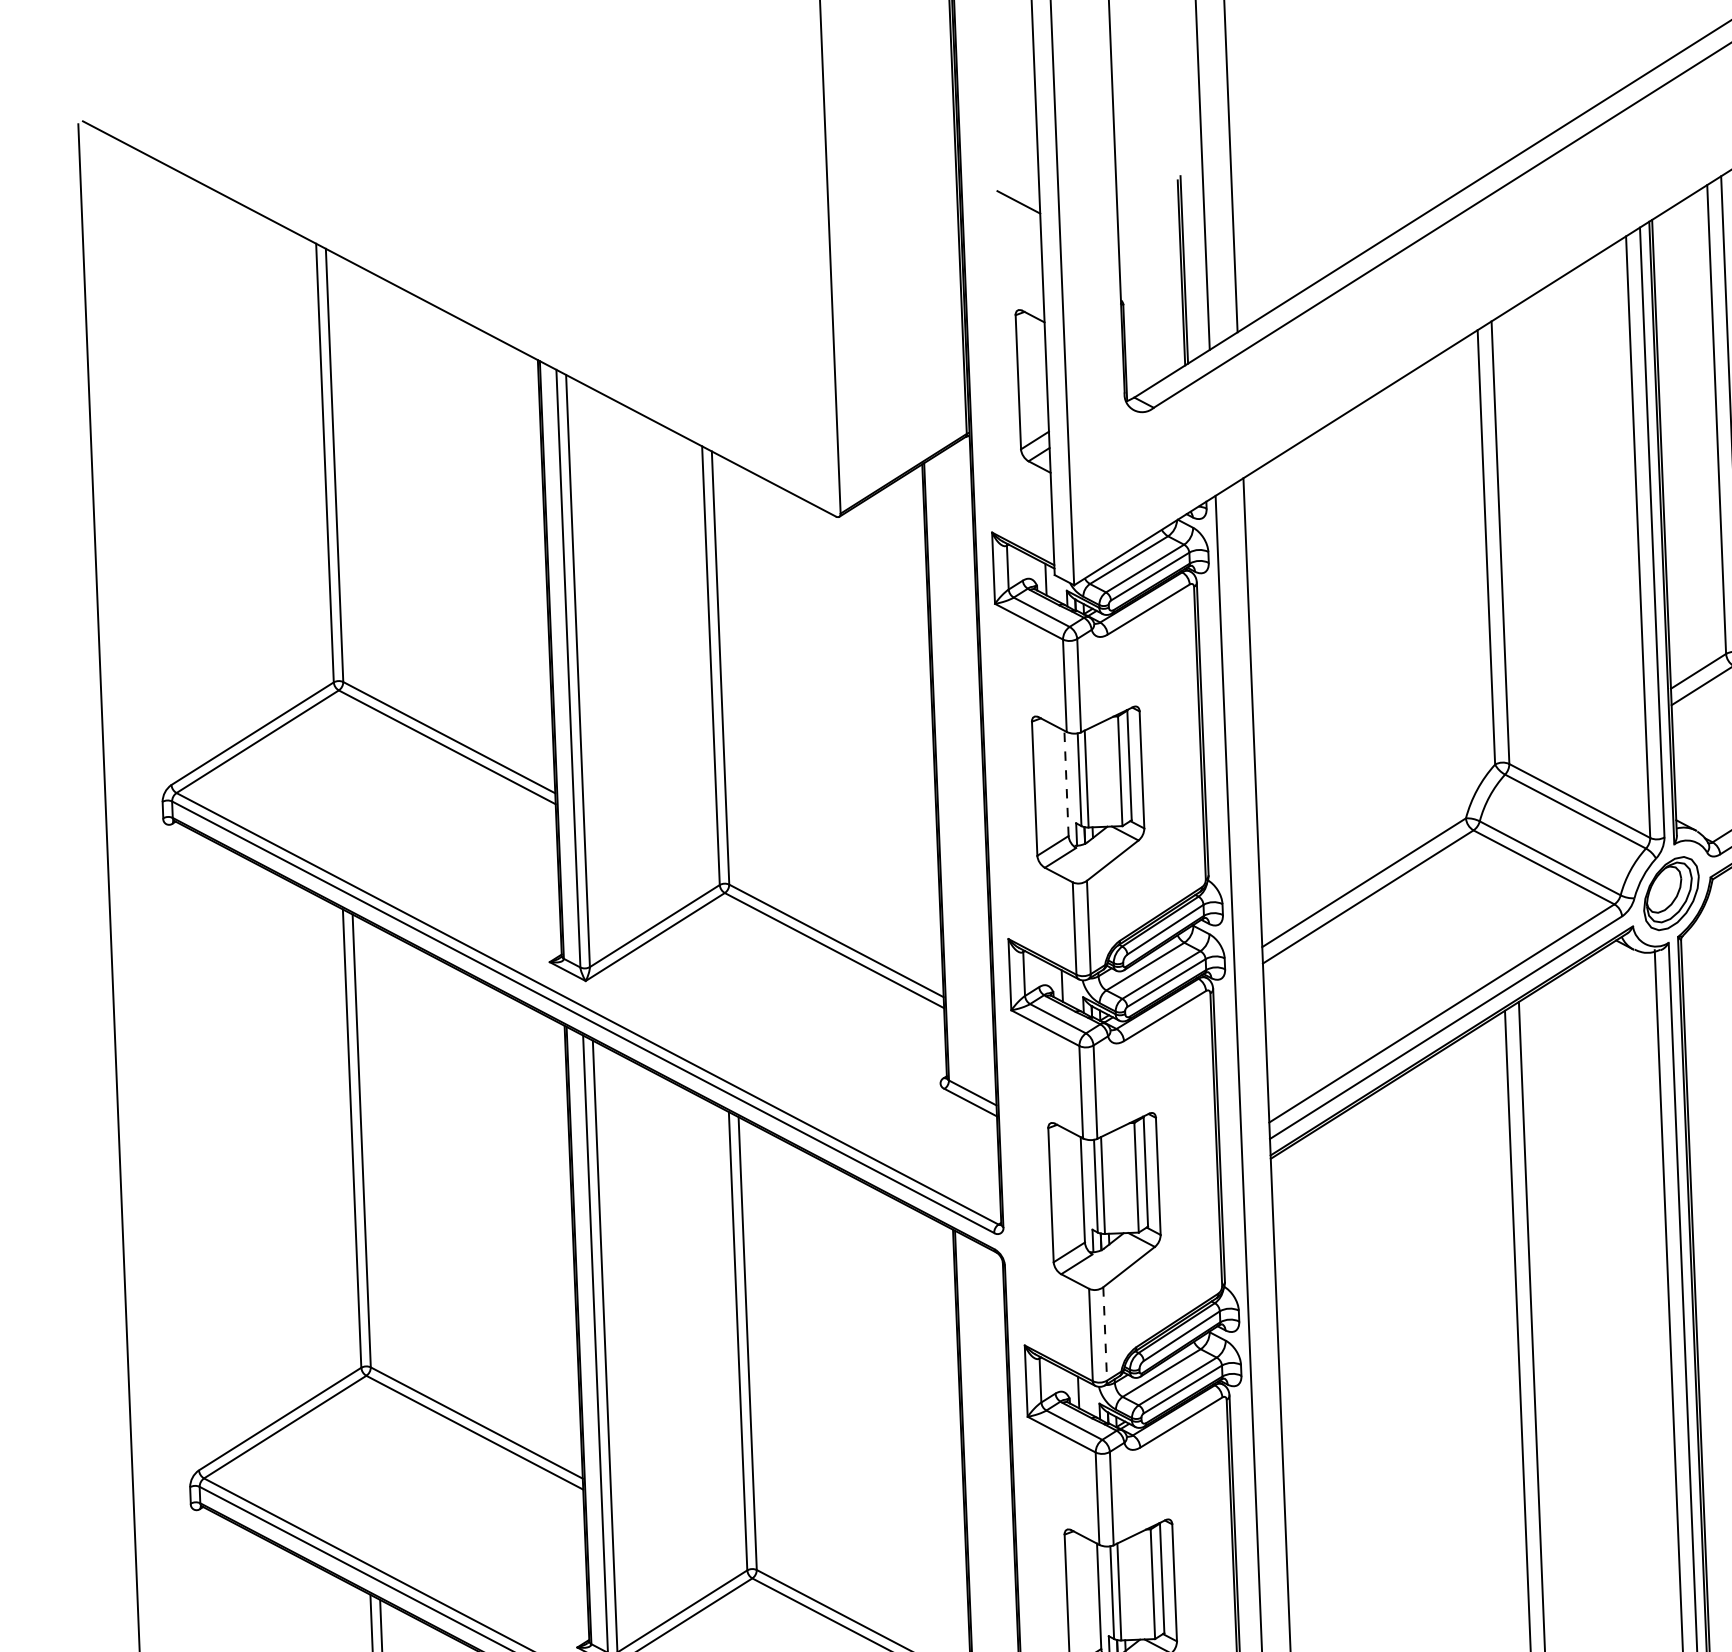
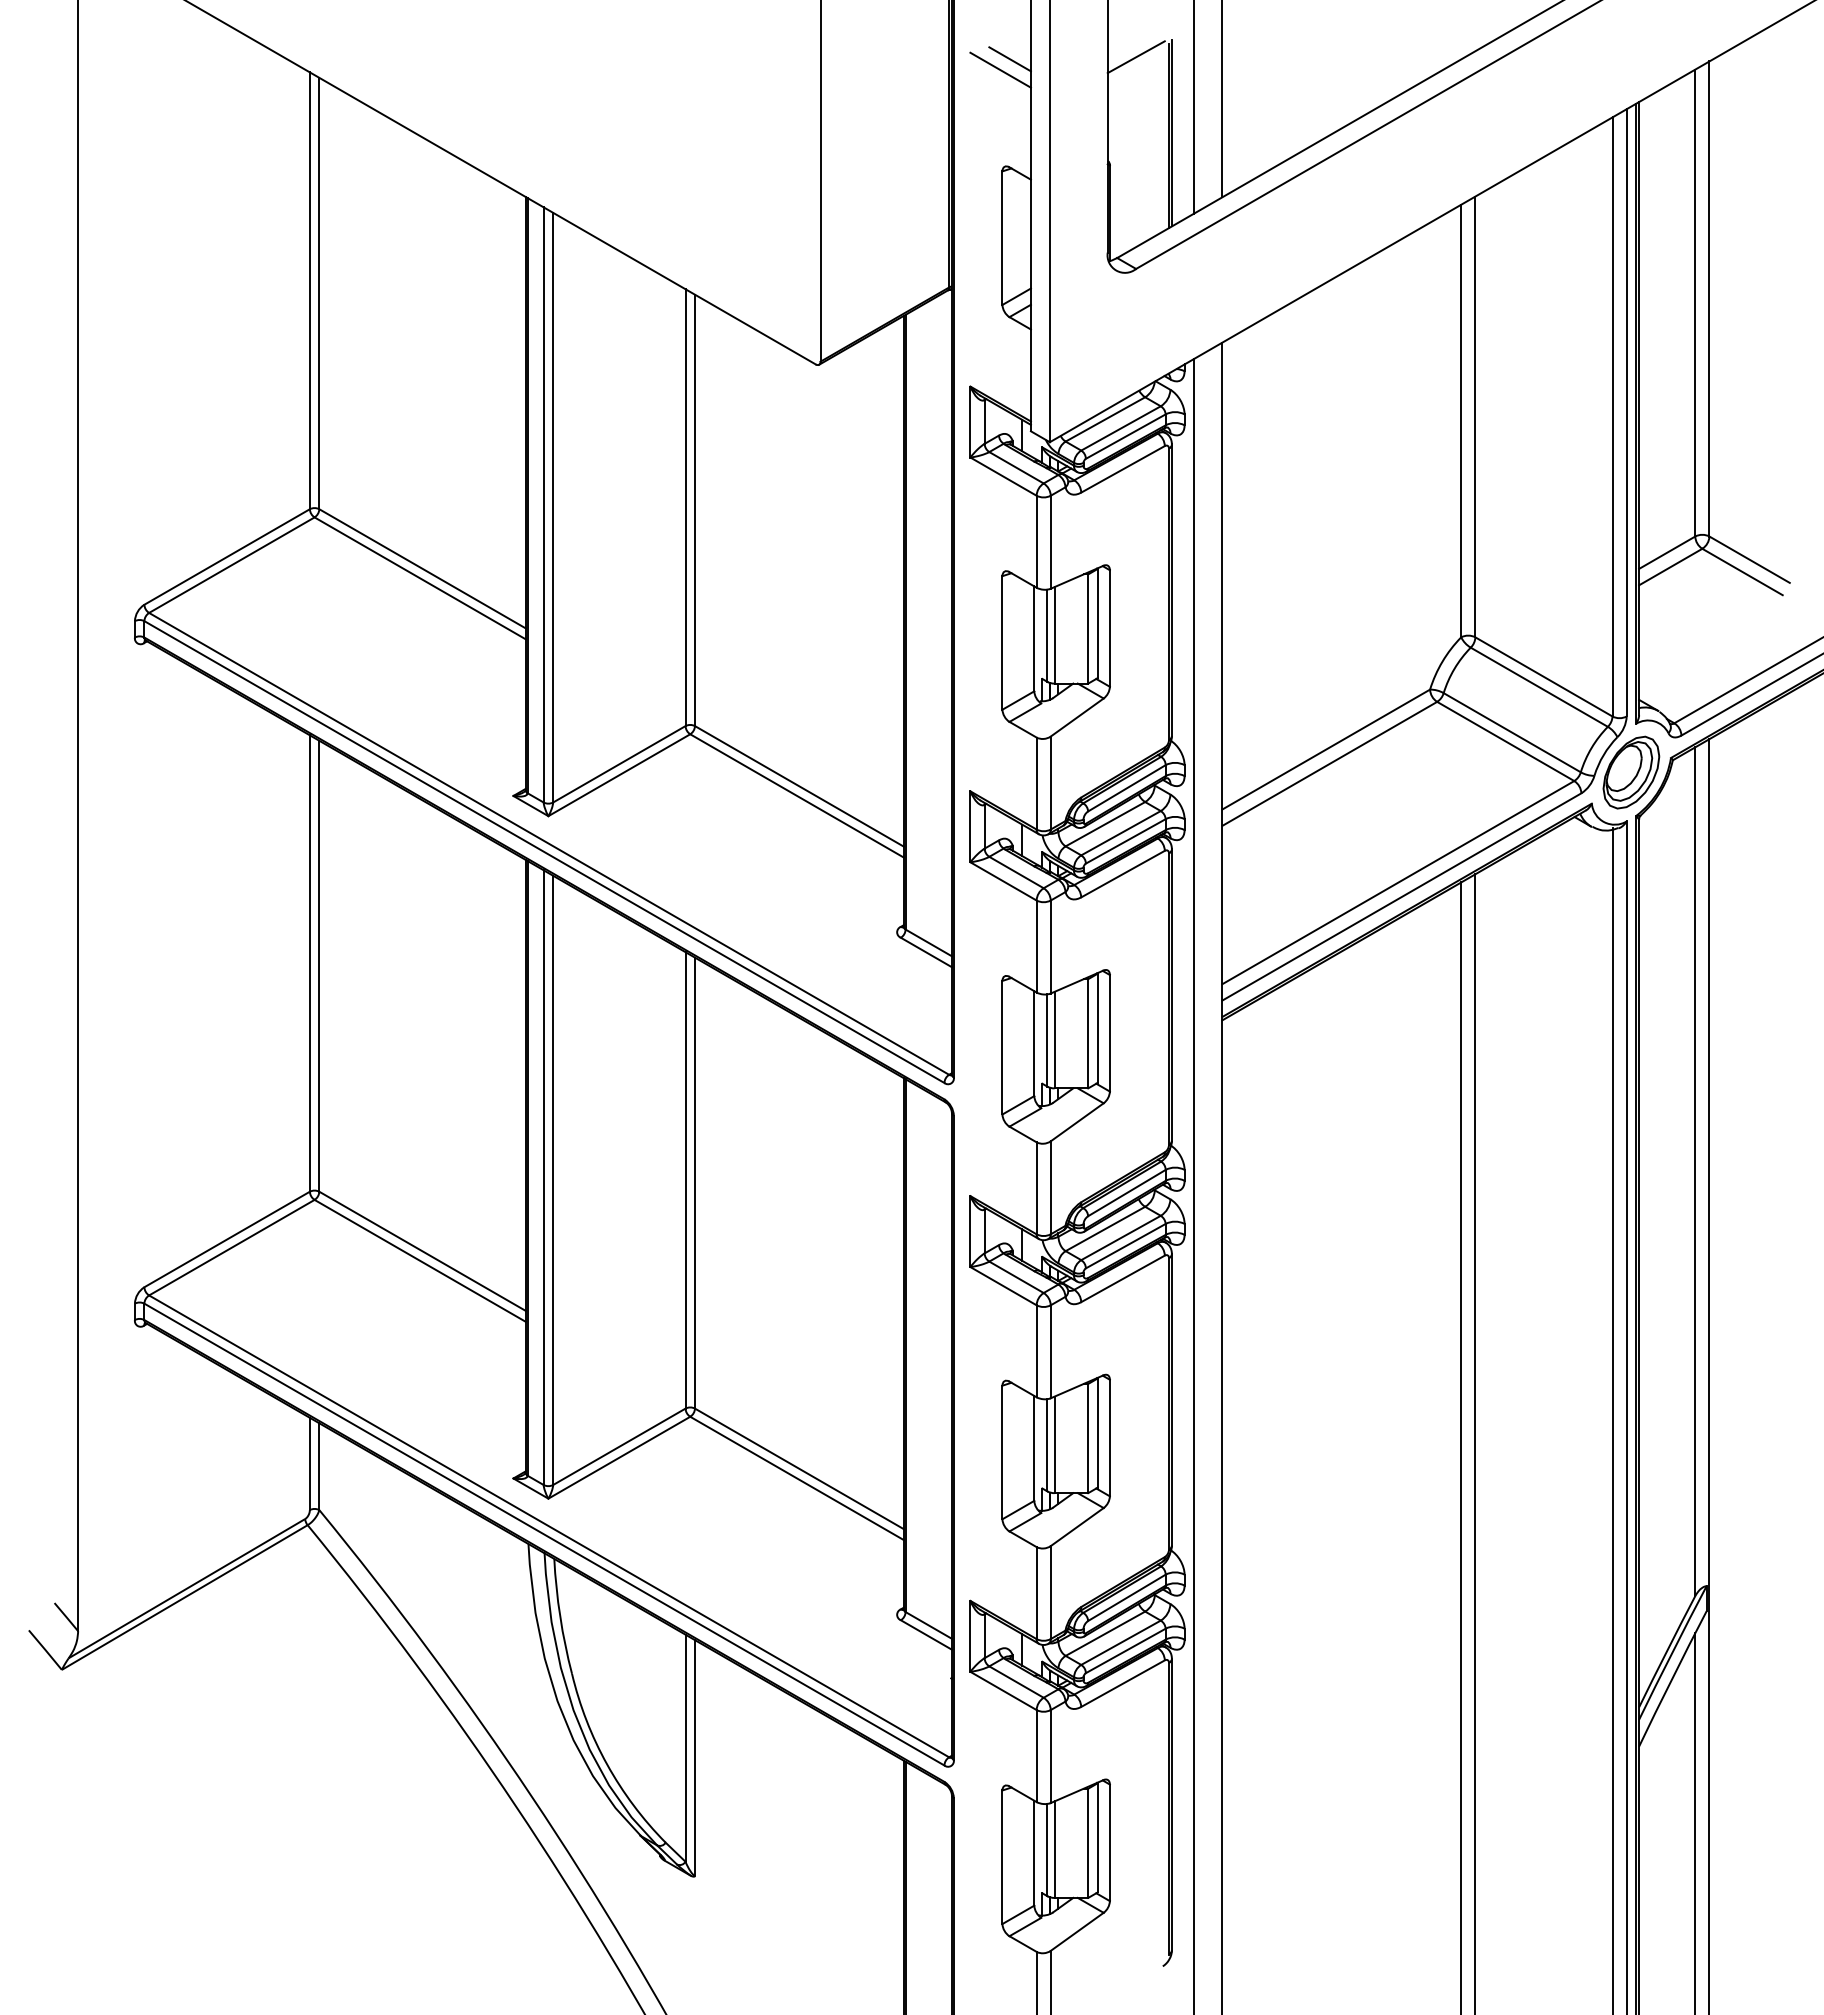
line: (1144, 195) -> (1135, 57), added
line: (1009, 212) -> (1000, 69), added
line: (1066, 782) -> (1034, 638), dashed -> solid
line: (1104, 1334) -> (1050, 1188), dashed -> solid

